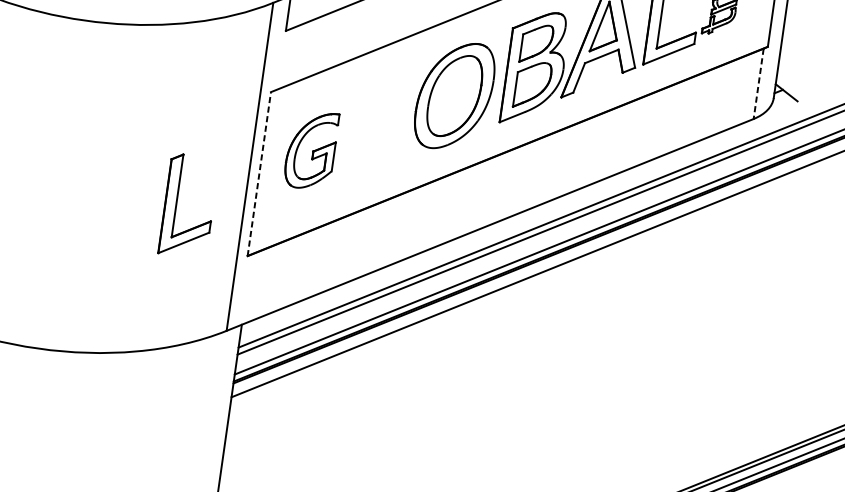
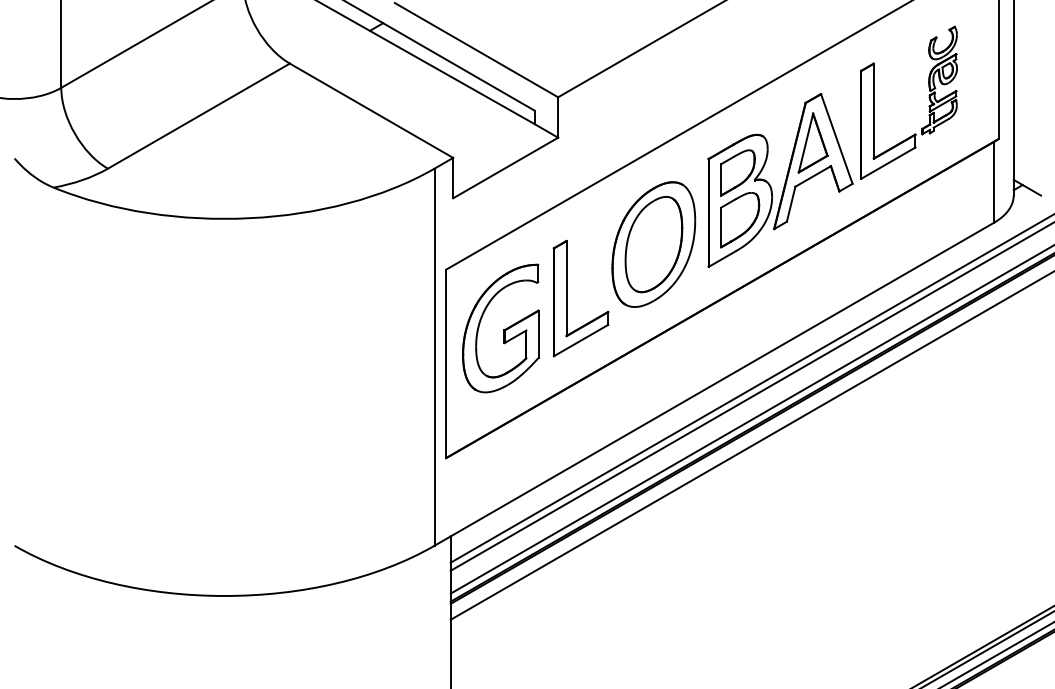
line: (758, 84) -> (994, 182), dashed -> solid
part: (310, 150) -> (500, 328), size x1.43
line: (259, 173) -> (446, 363), dashed -> solid
part: (177, 204) -> (567, 298), moved

